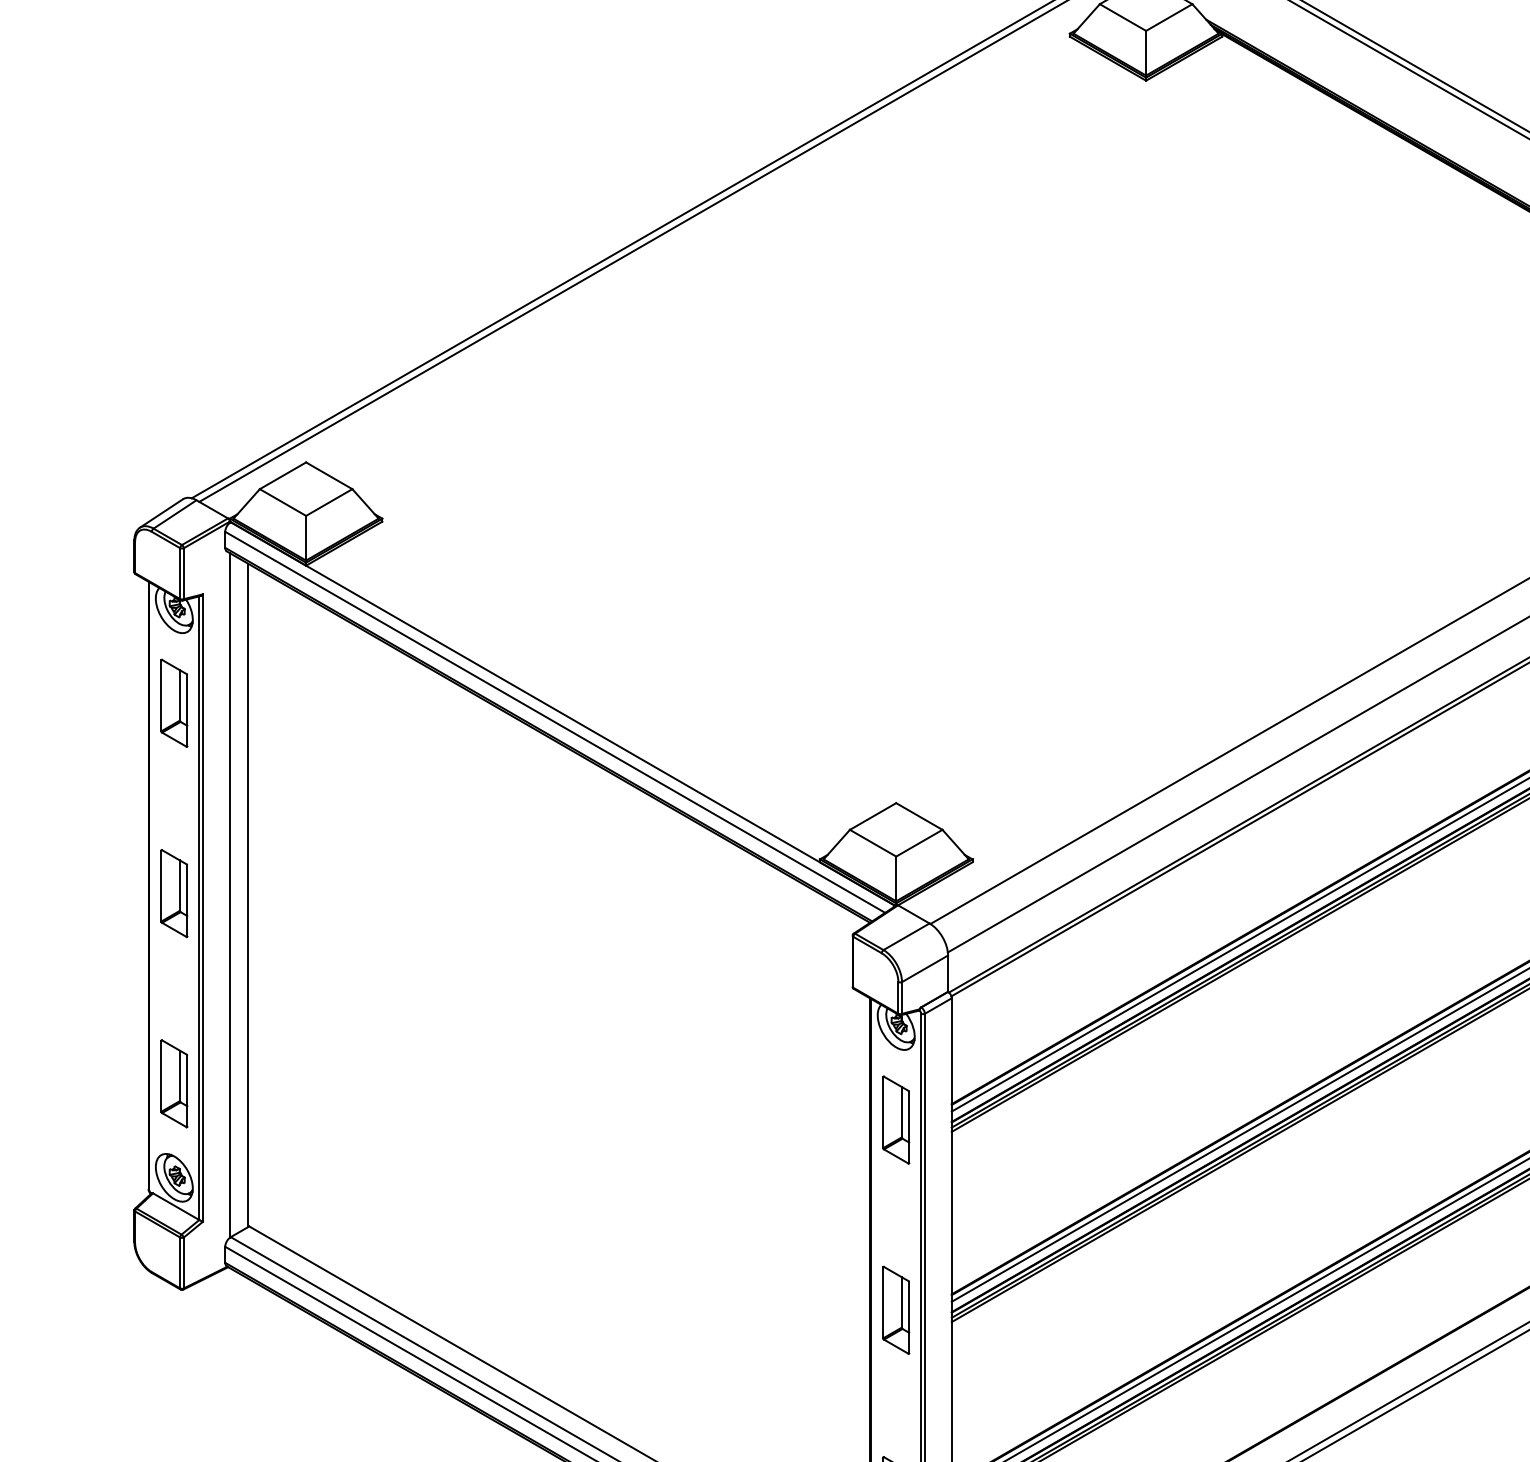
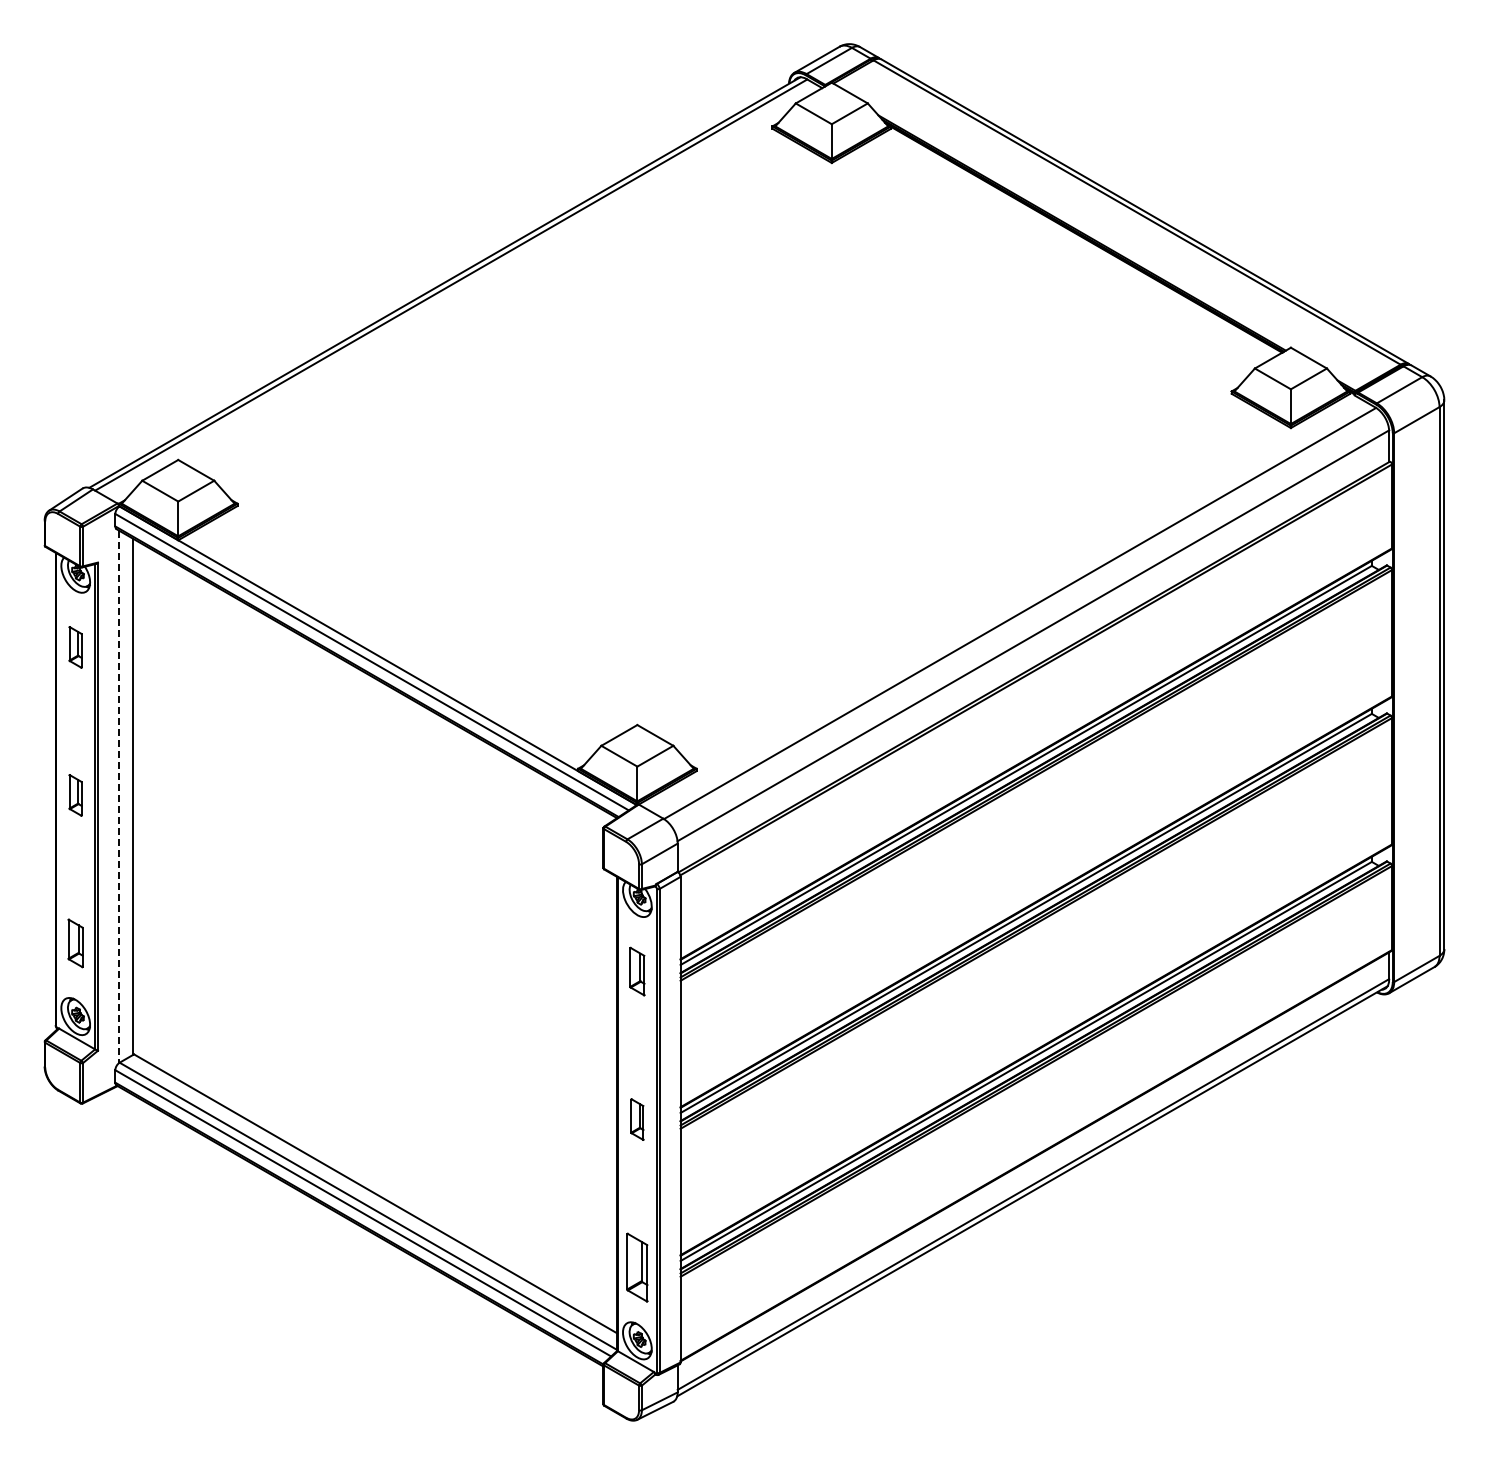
part: (174, 703) -> (75, 647), size x0.6
part: (174, 893) -> (75, 795), size x0.6
line: (229, 896) -> (118, 797), solid -> dashed
part: (174, 1083) -> (75, 943), size x0.7
part: (896, 1119) -> (637, 971), size x0.7
part: (896, 1310) -> (637, 1119), size x0.6

